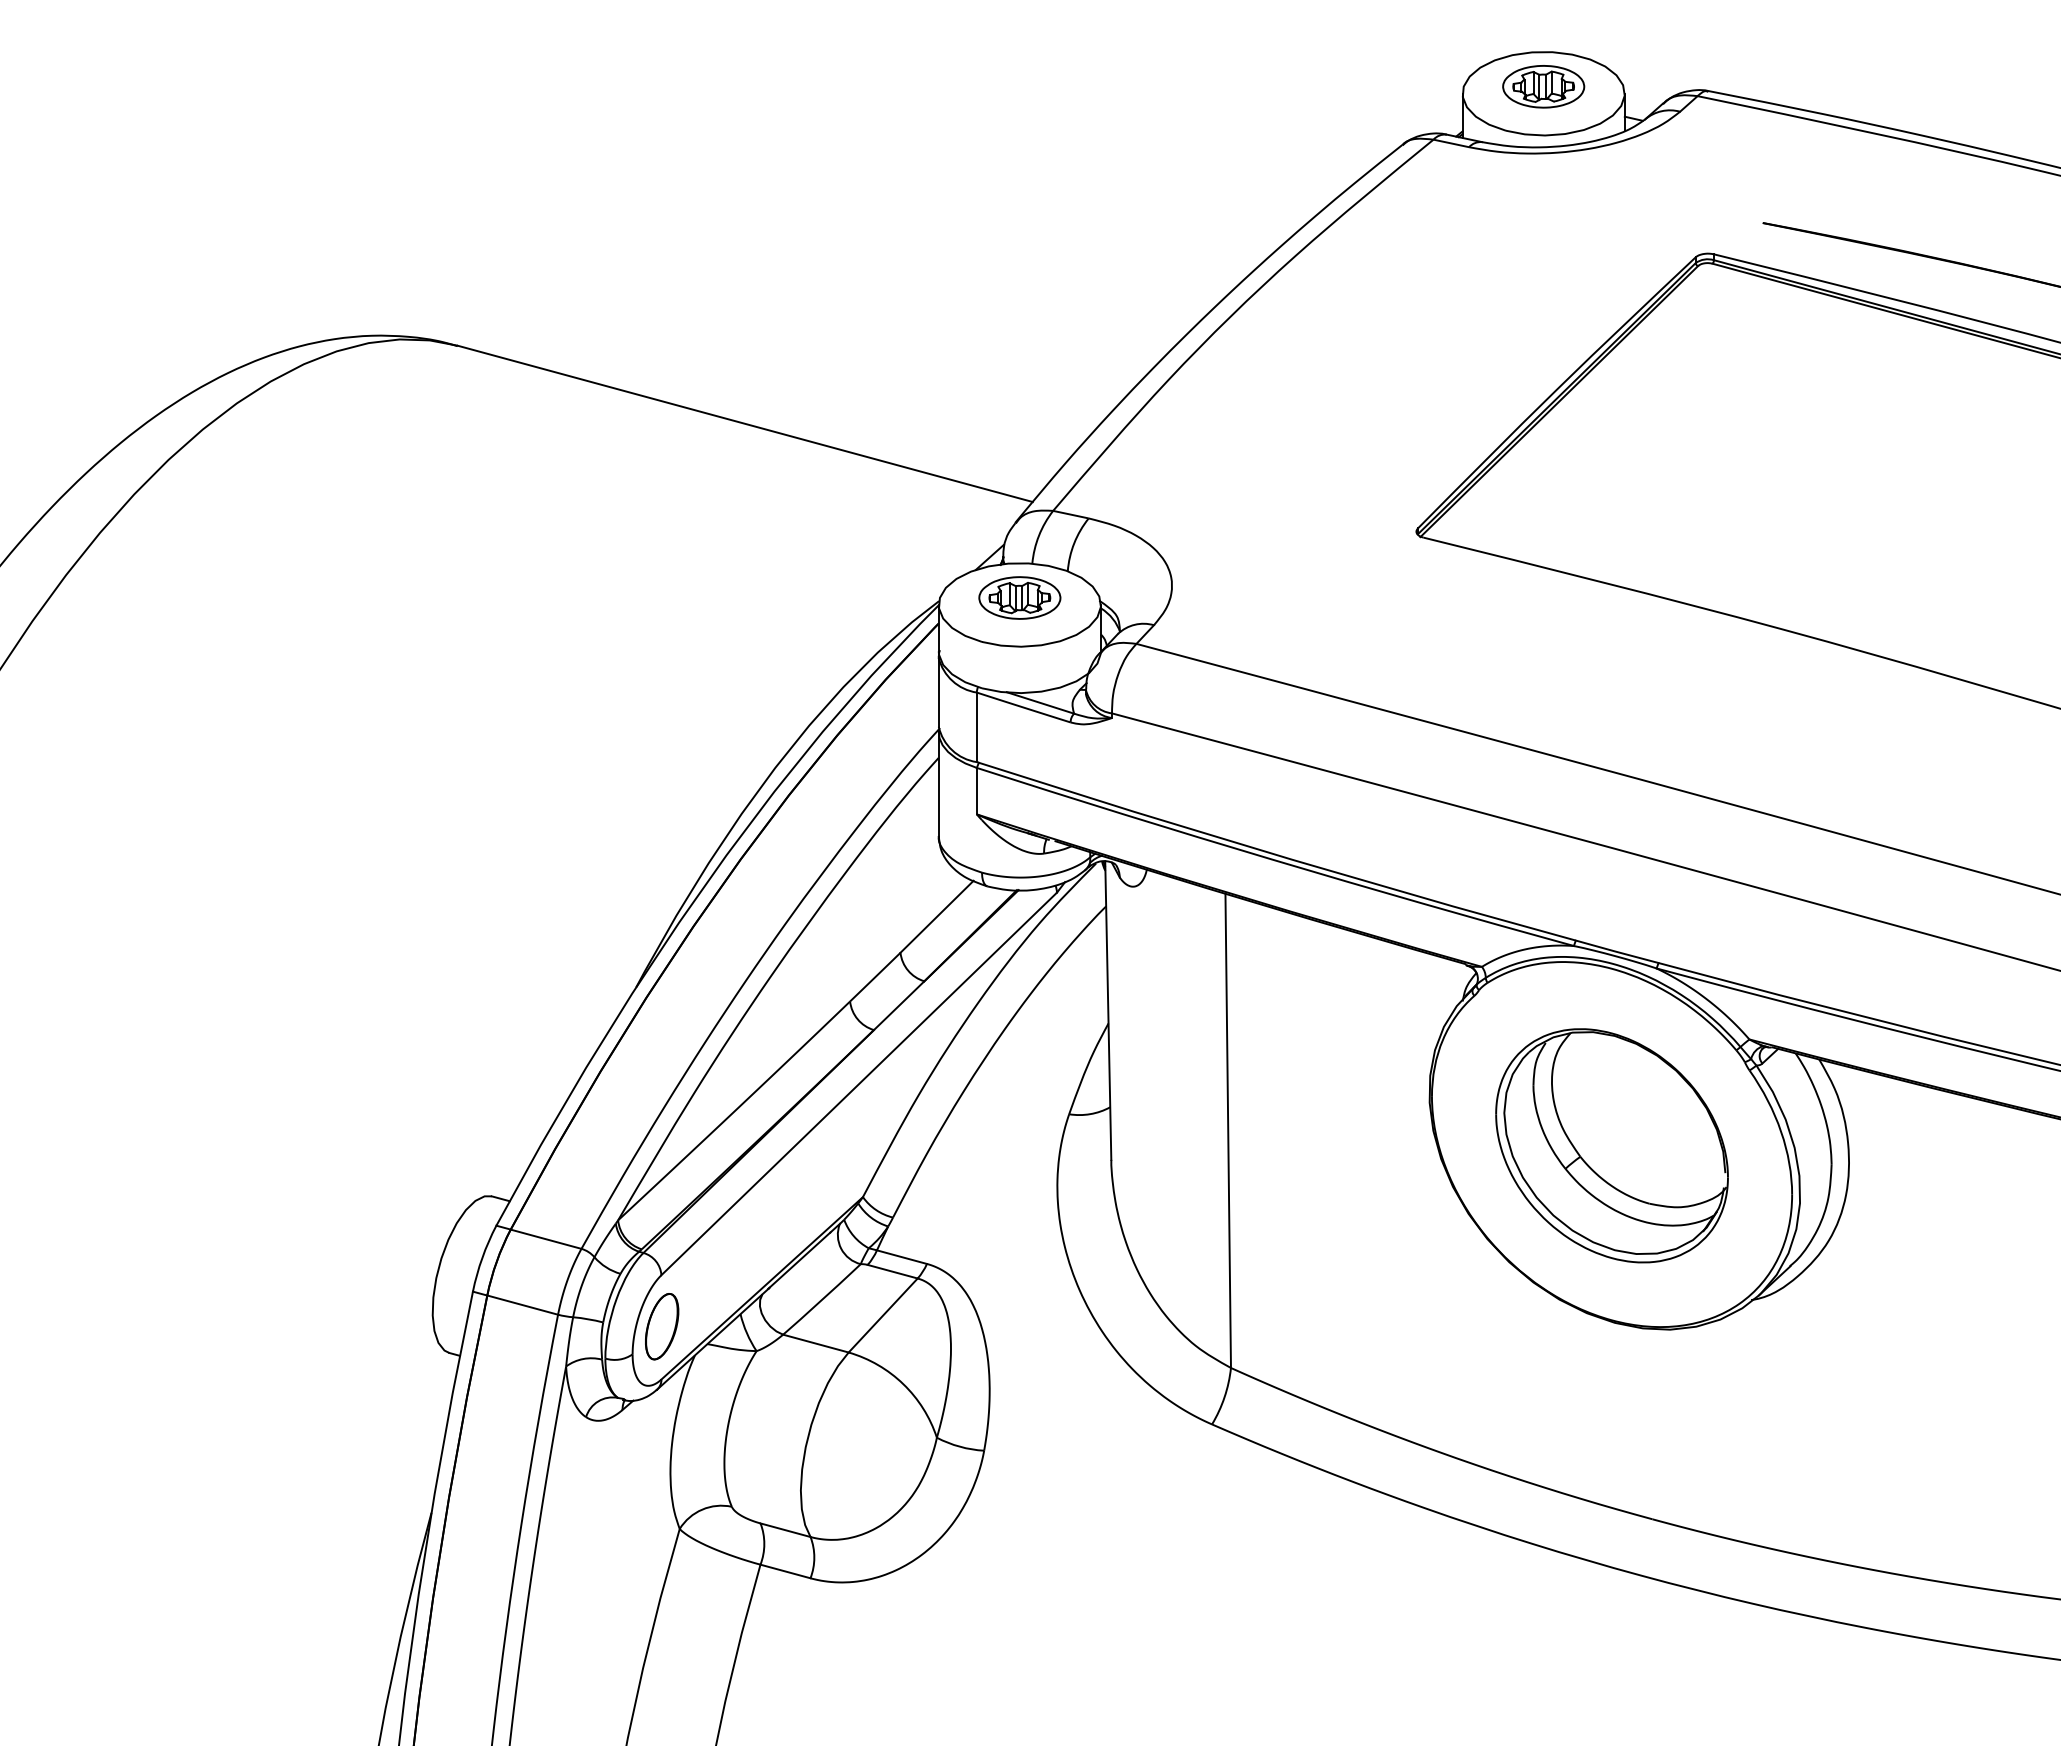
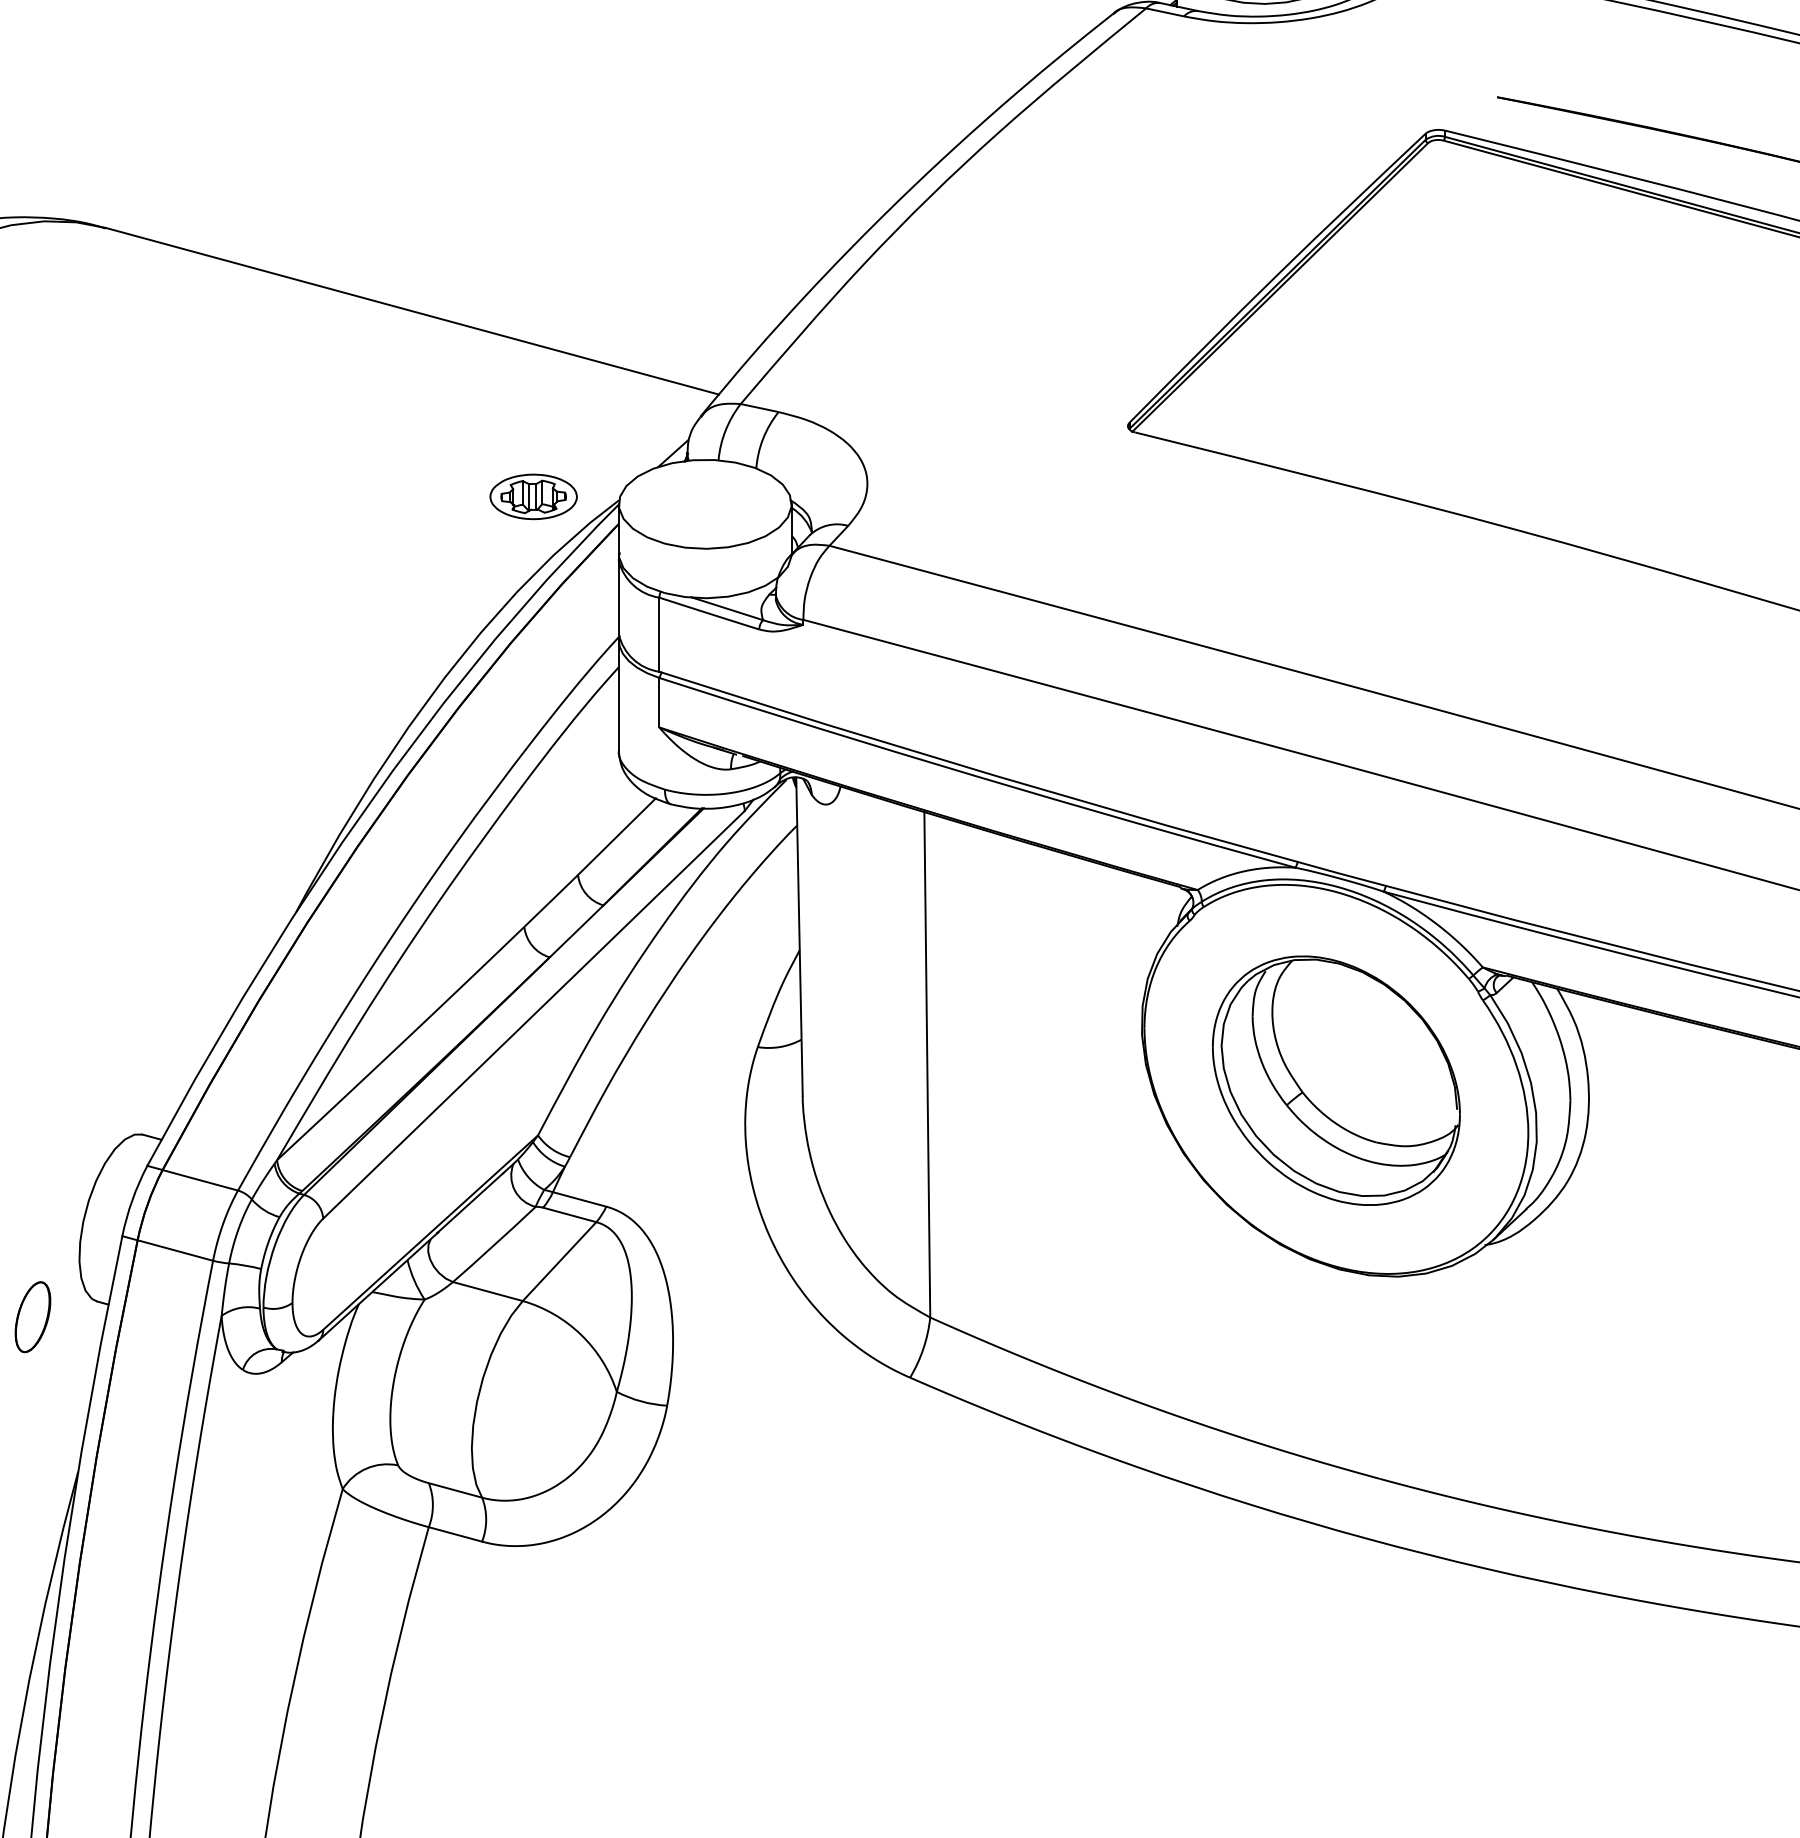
part: (1019, 597) -> (533, 496), moved
part: (662, 1326) -> (33, 1317), moved

